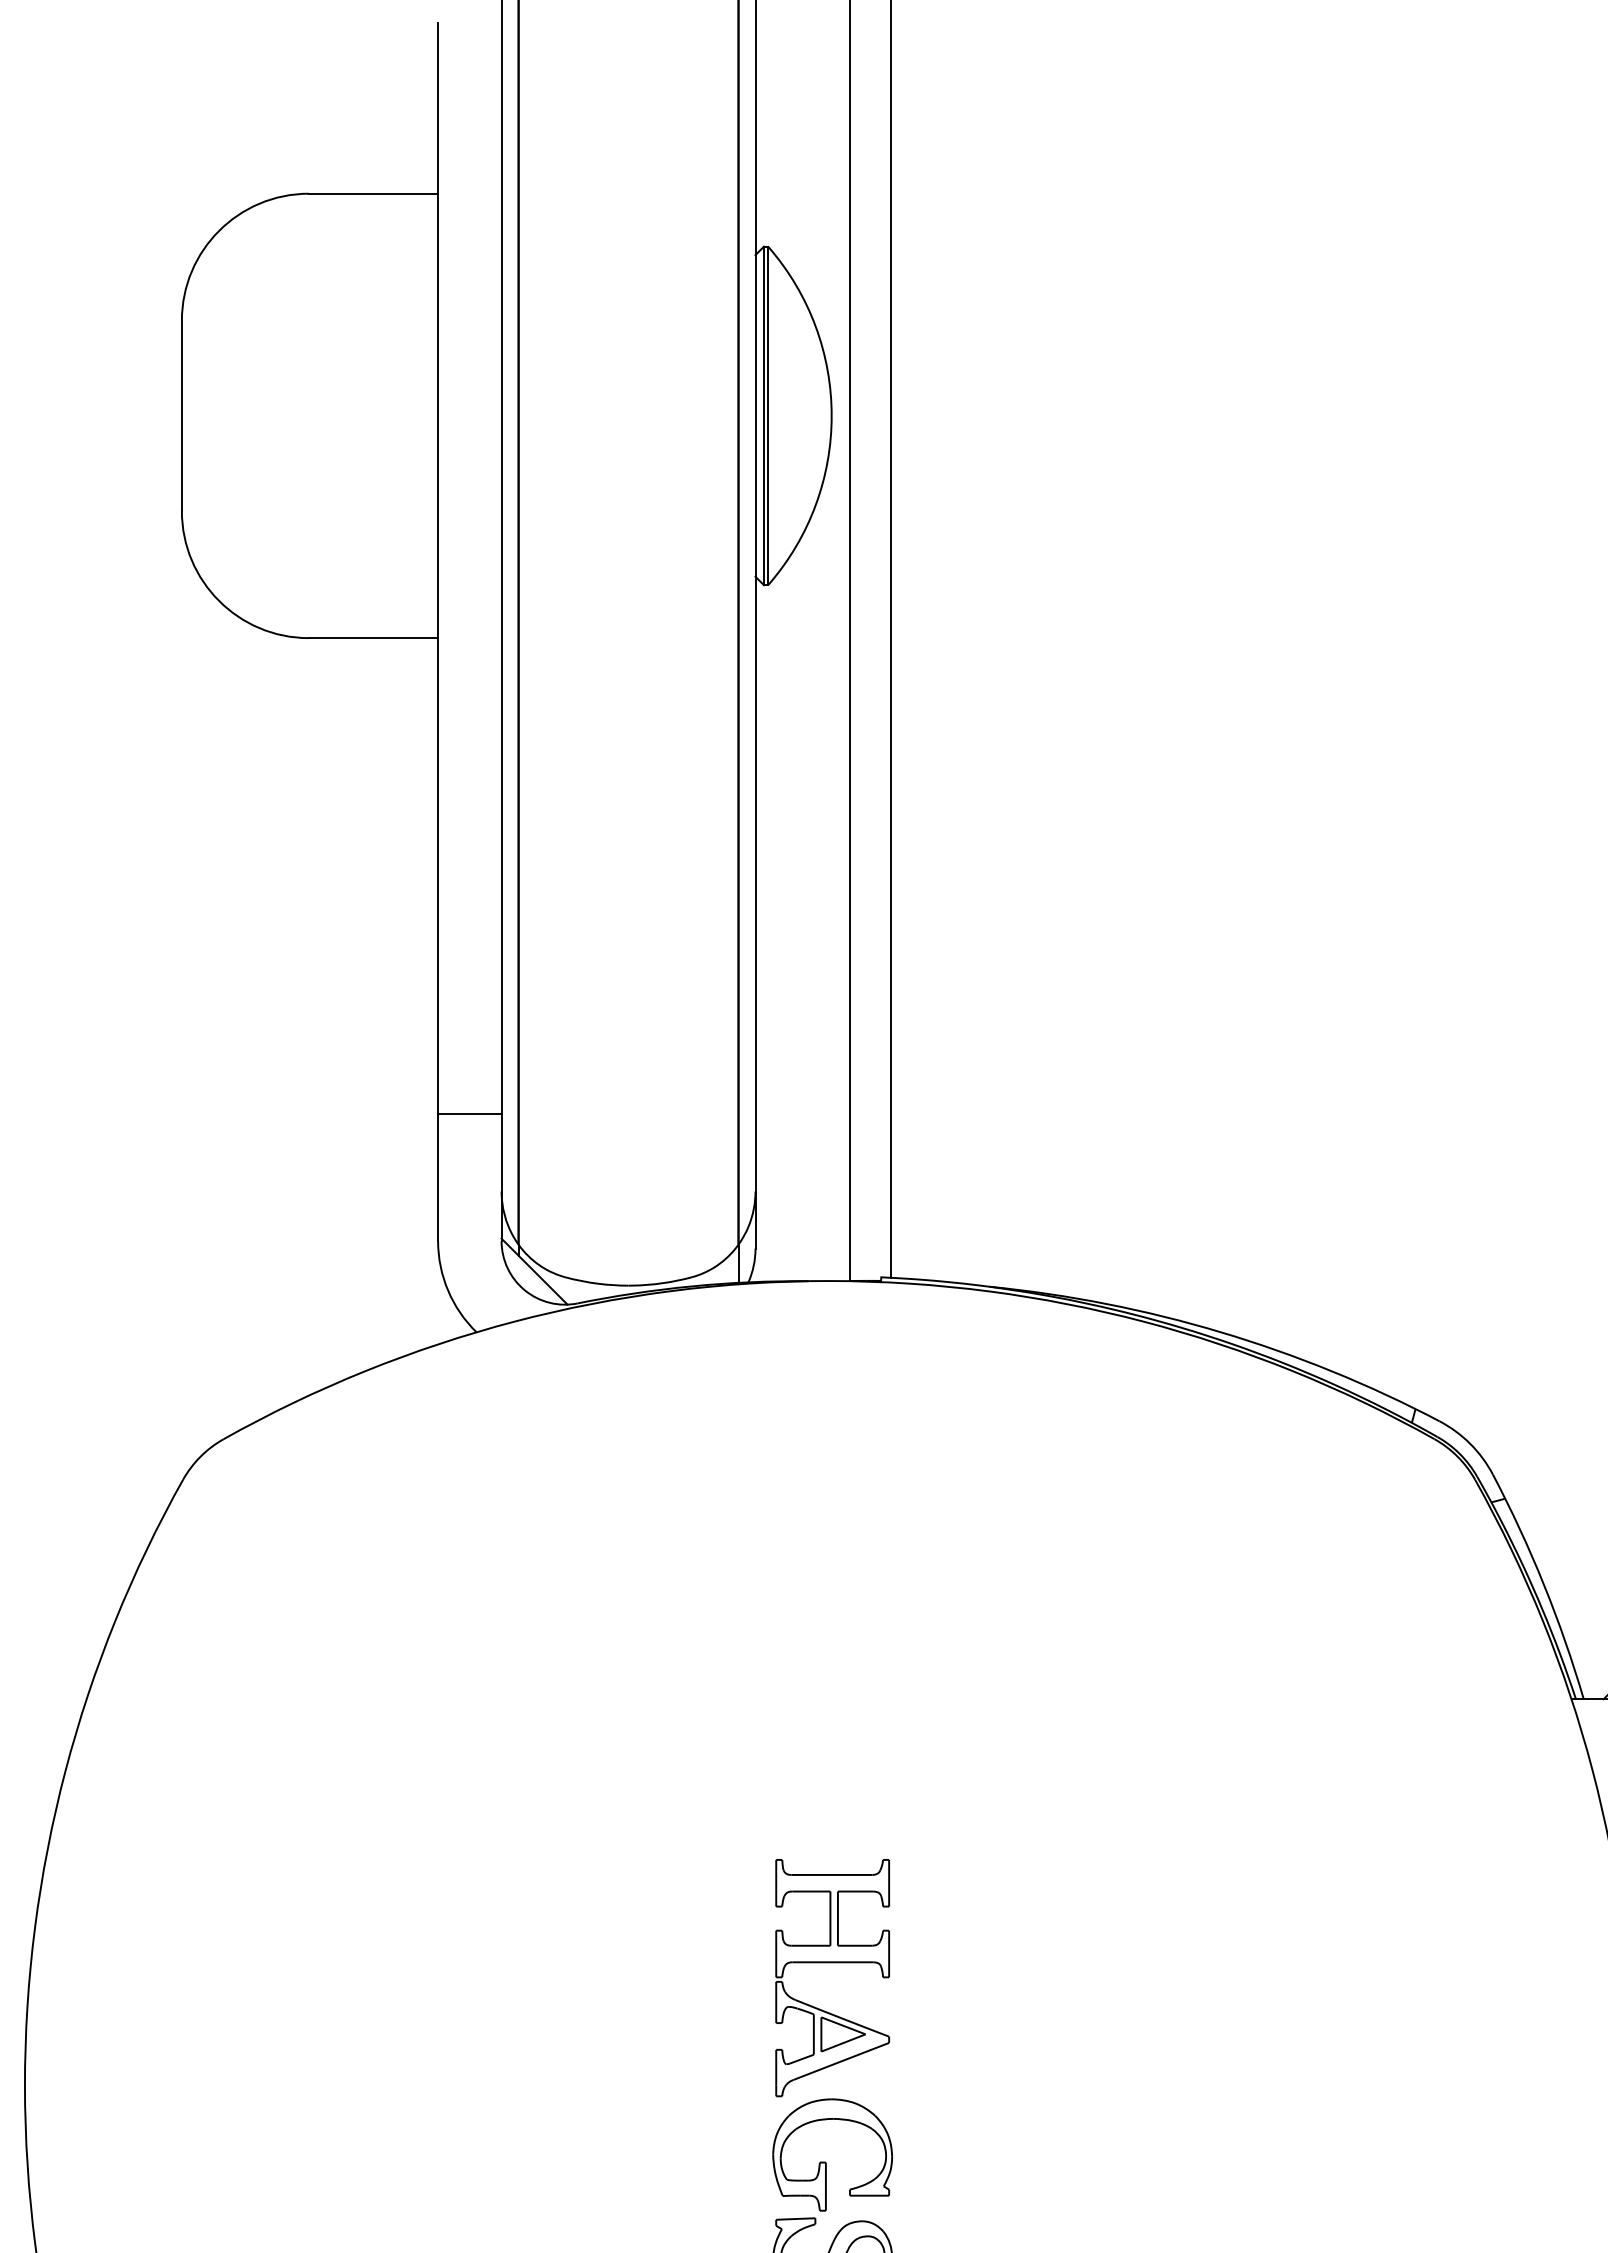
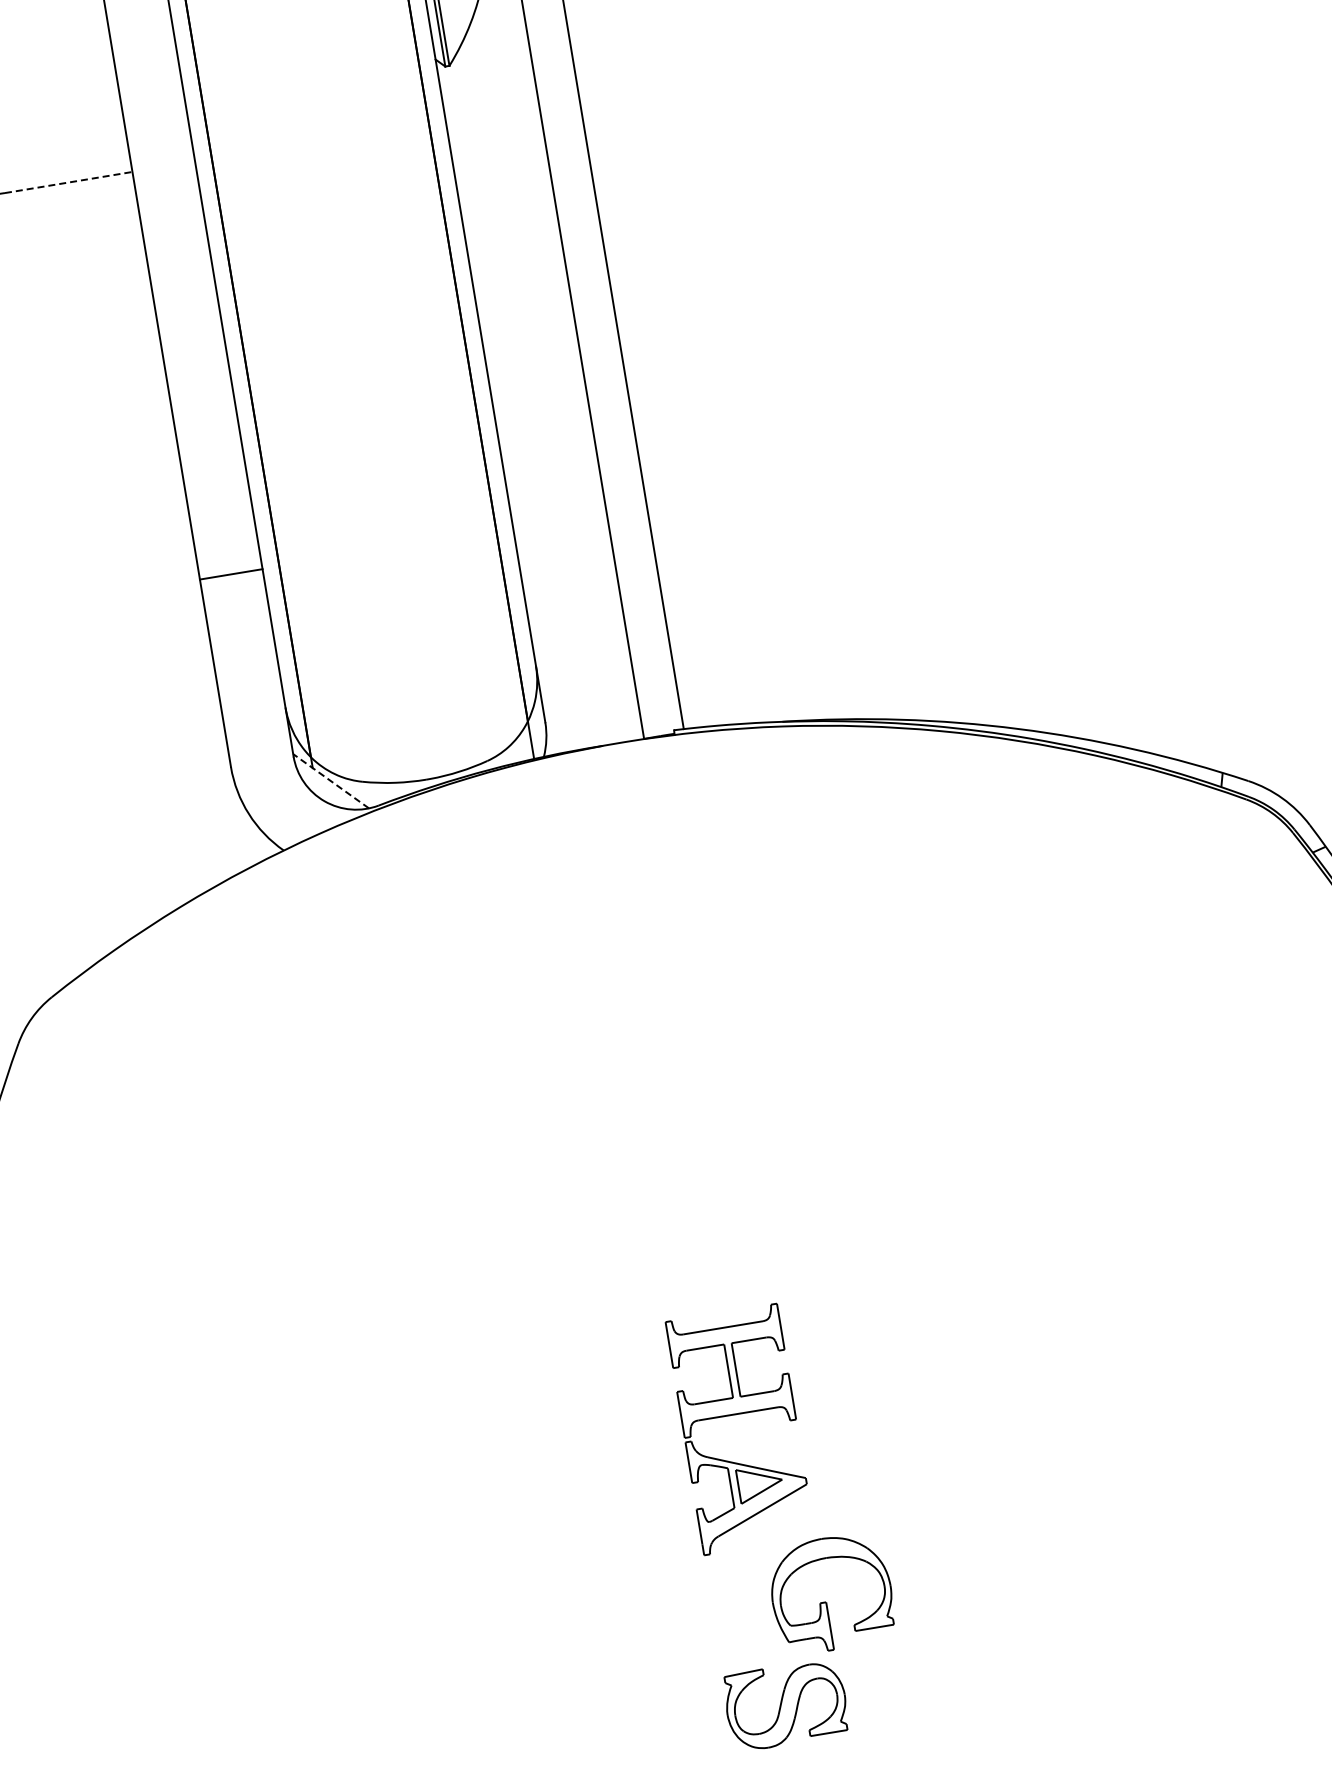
line: (373, 638) -> (68, 182), solid -> dashed
line: (469, 1114) -> (230, 574), moved
line: (534, 1271) -> (331, 781), solid -> dashed
part: (825, 2161) -> (825, 1601), moved

